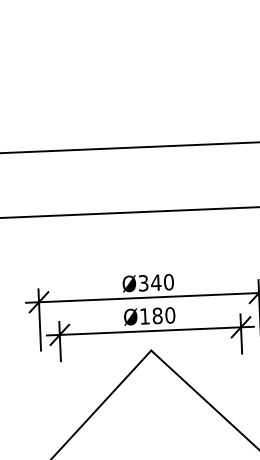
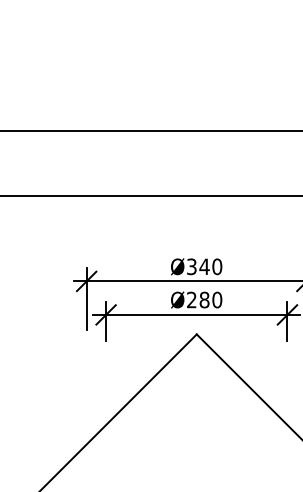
text: (144, 315) -> (191, 299), Ø180 -> Ø280

